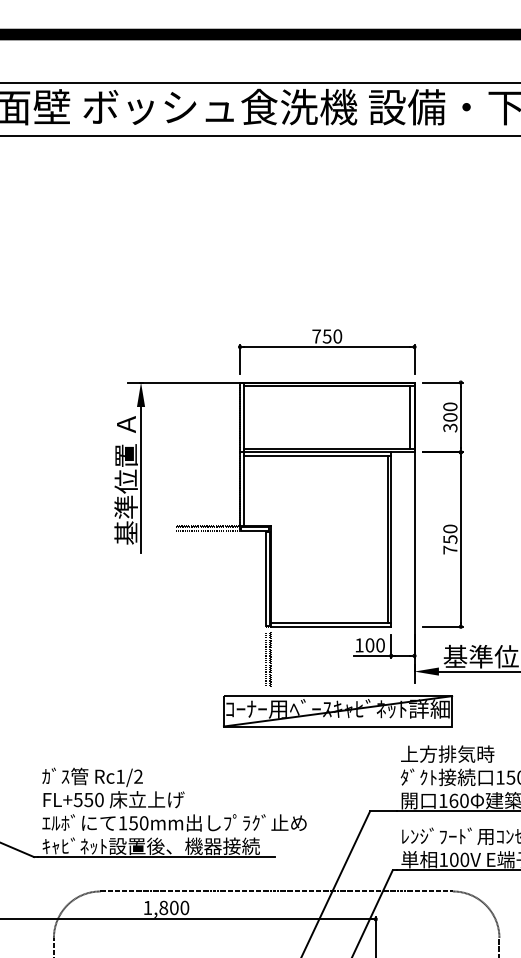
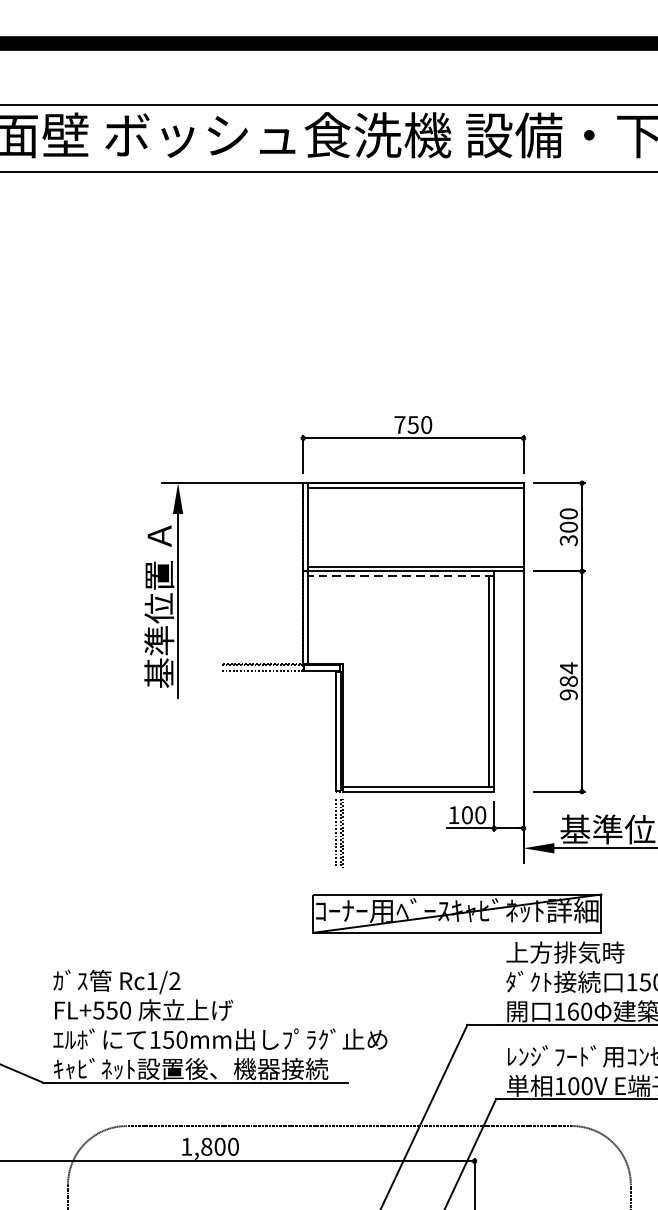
line: (410, 417) -> (518, 527), removed
line: (317, 456) -> (401, 576), solid -> dashed
text: (450, 539) -> (569, 681), 750 -> 984
part: (338, 711) -> (457, 913), moved

